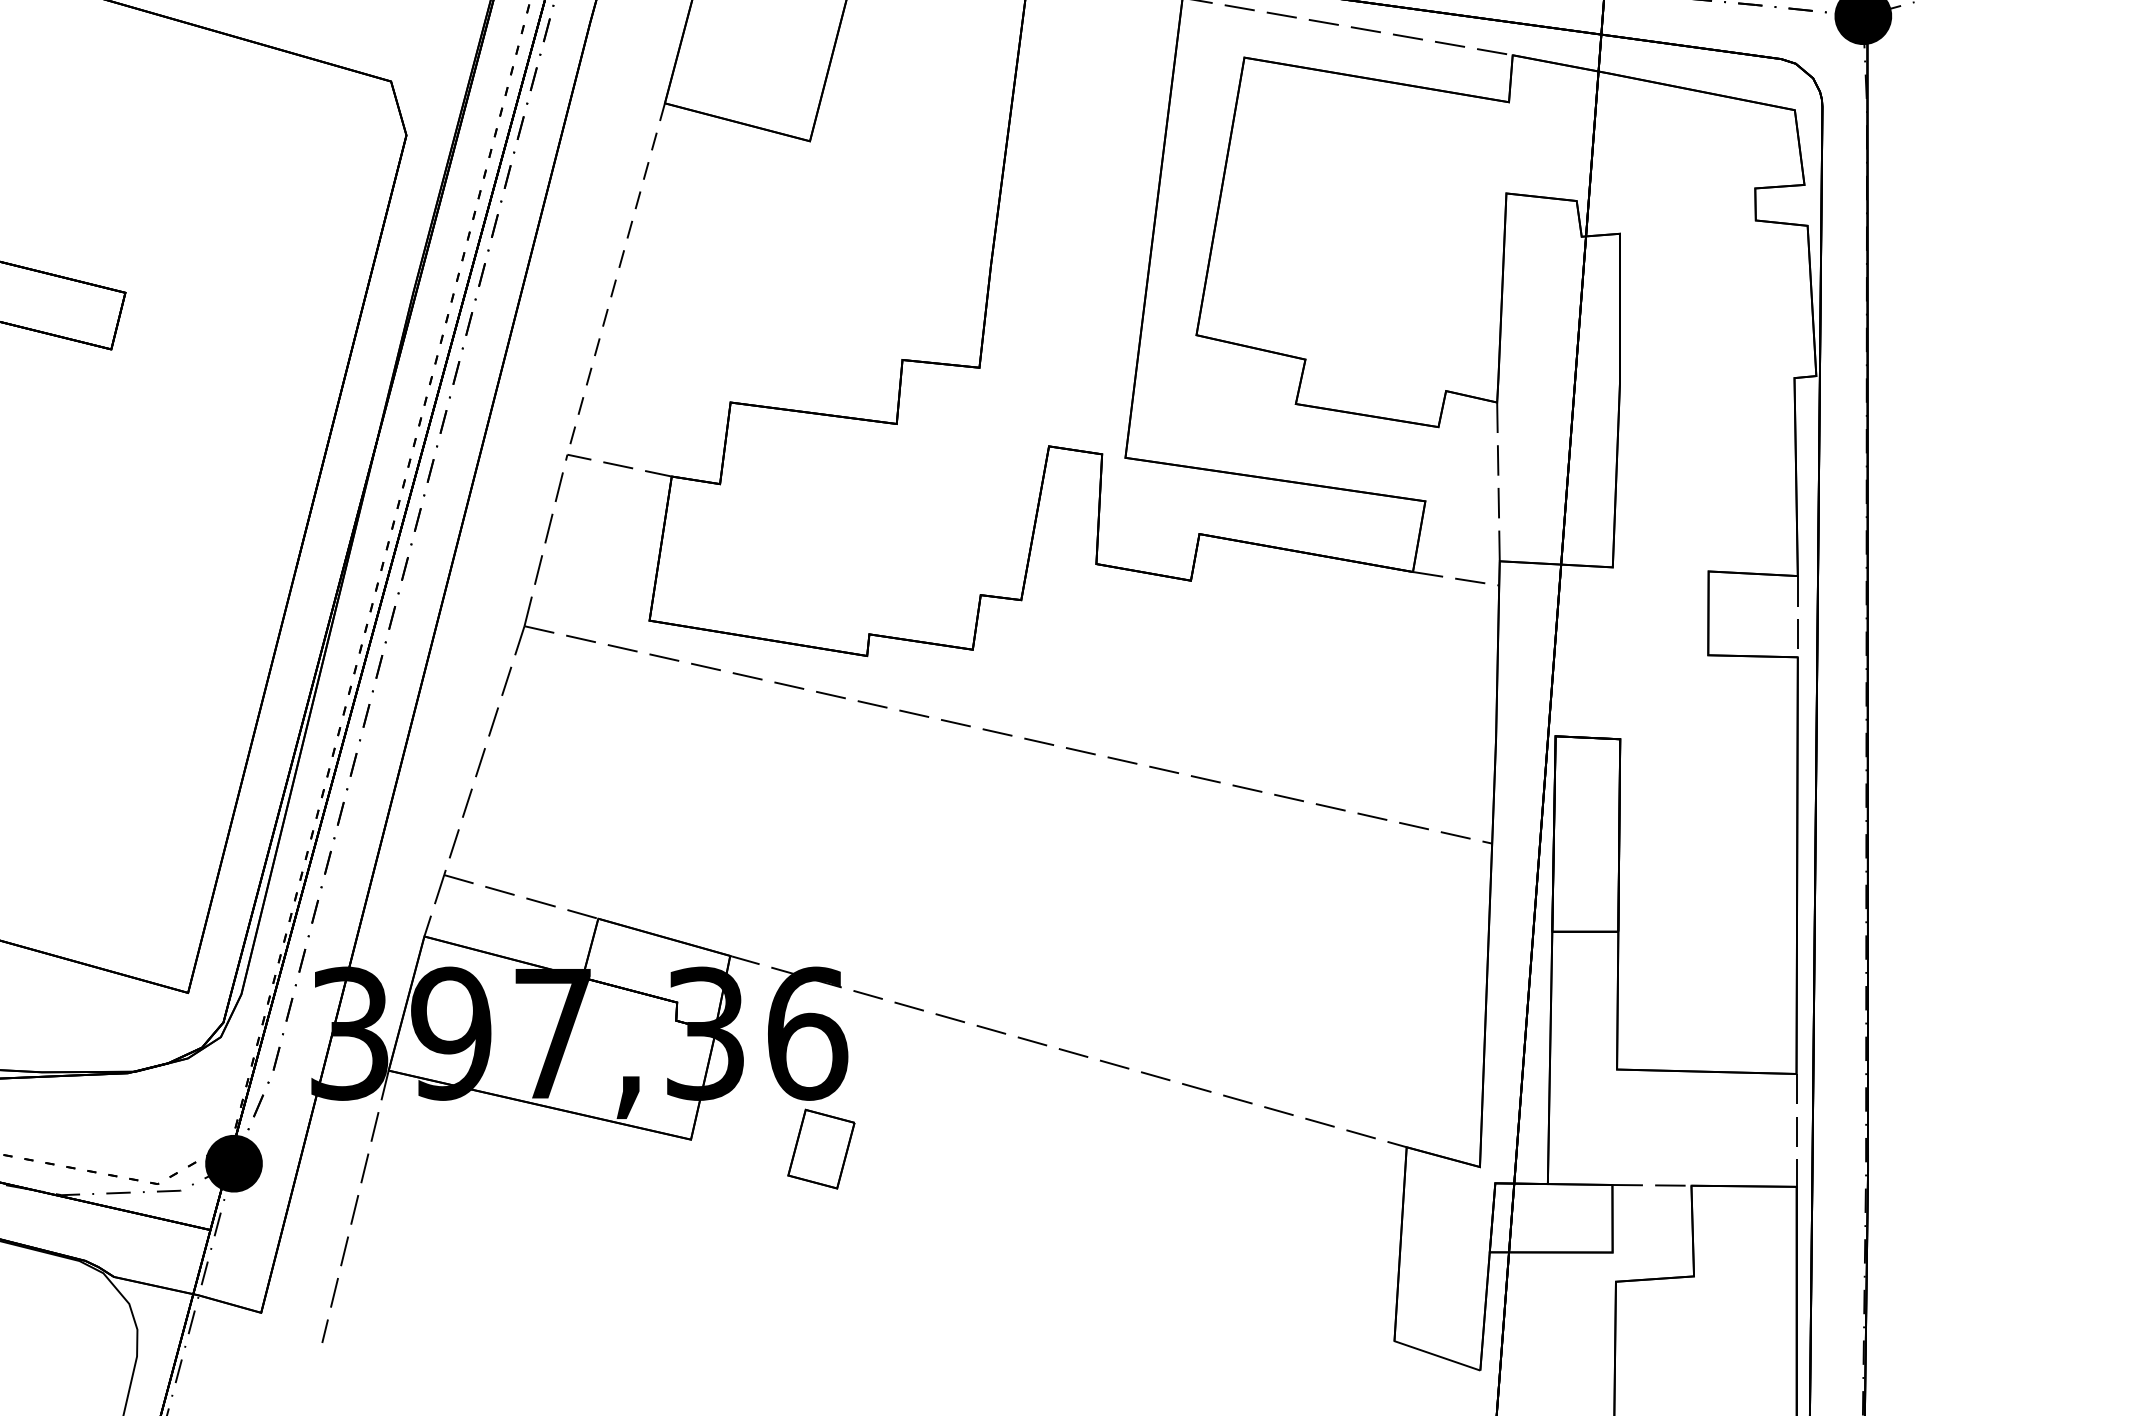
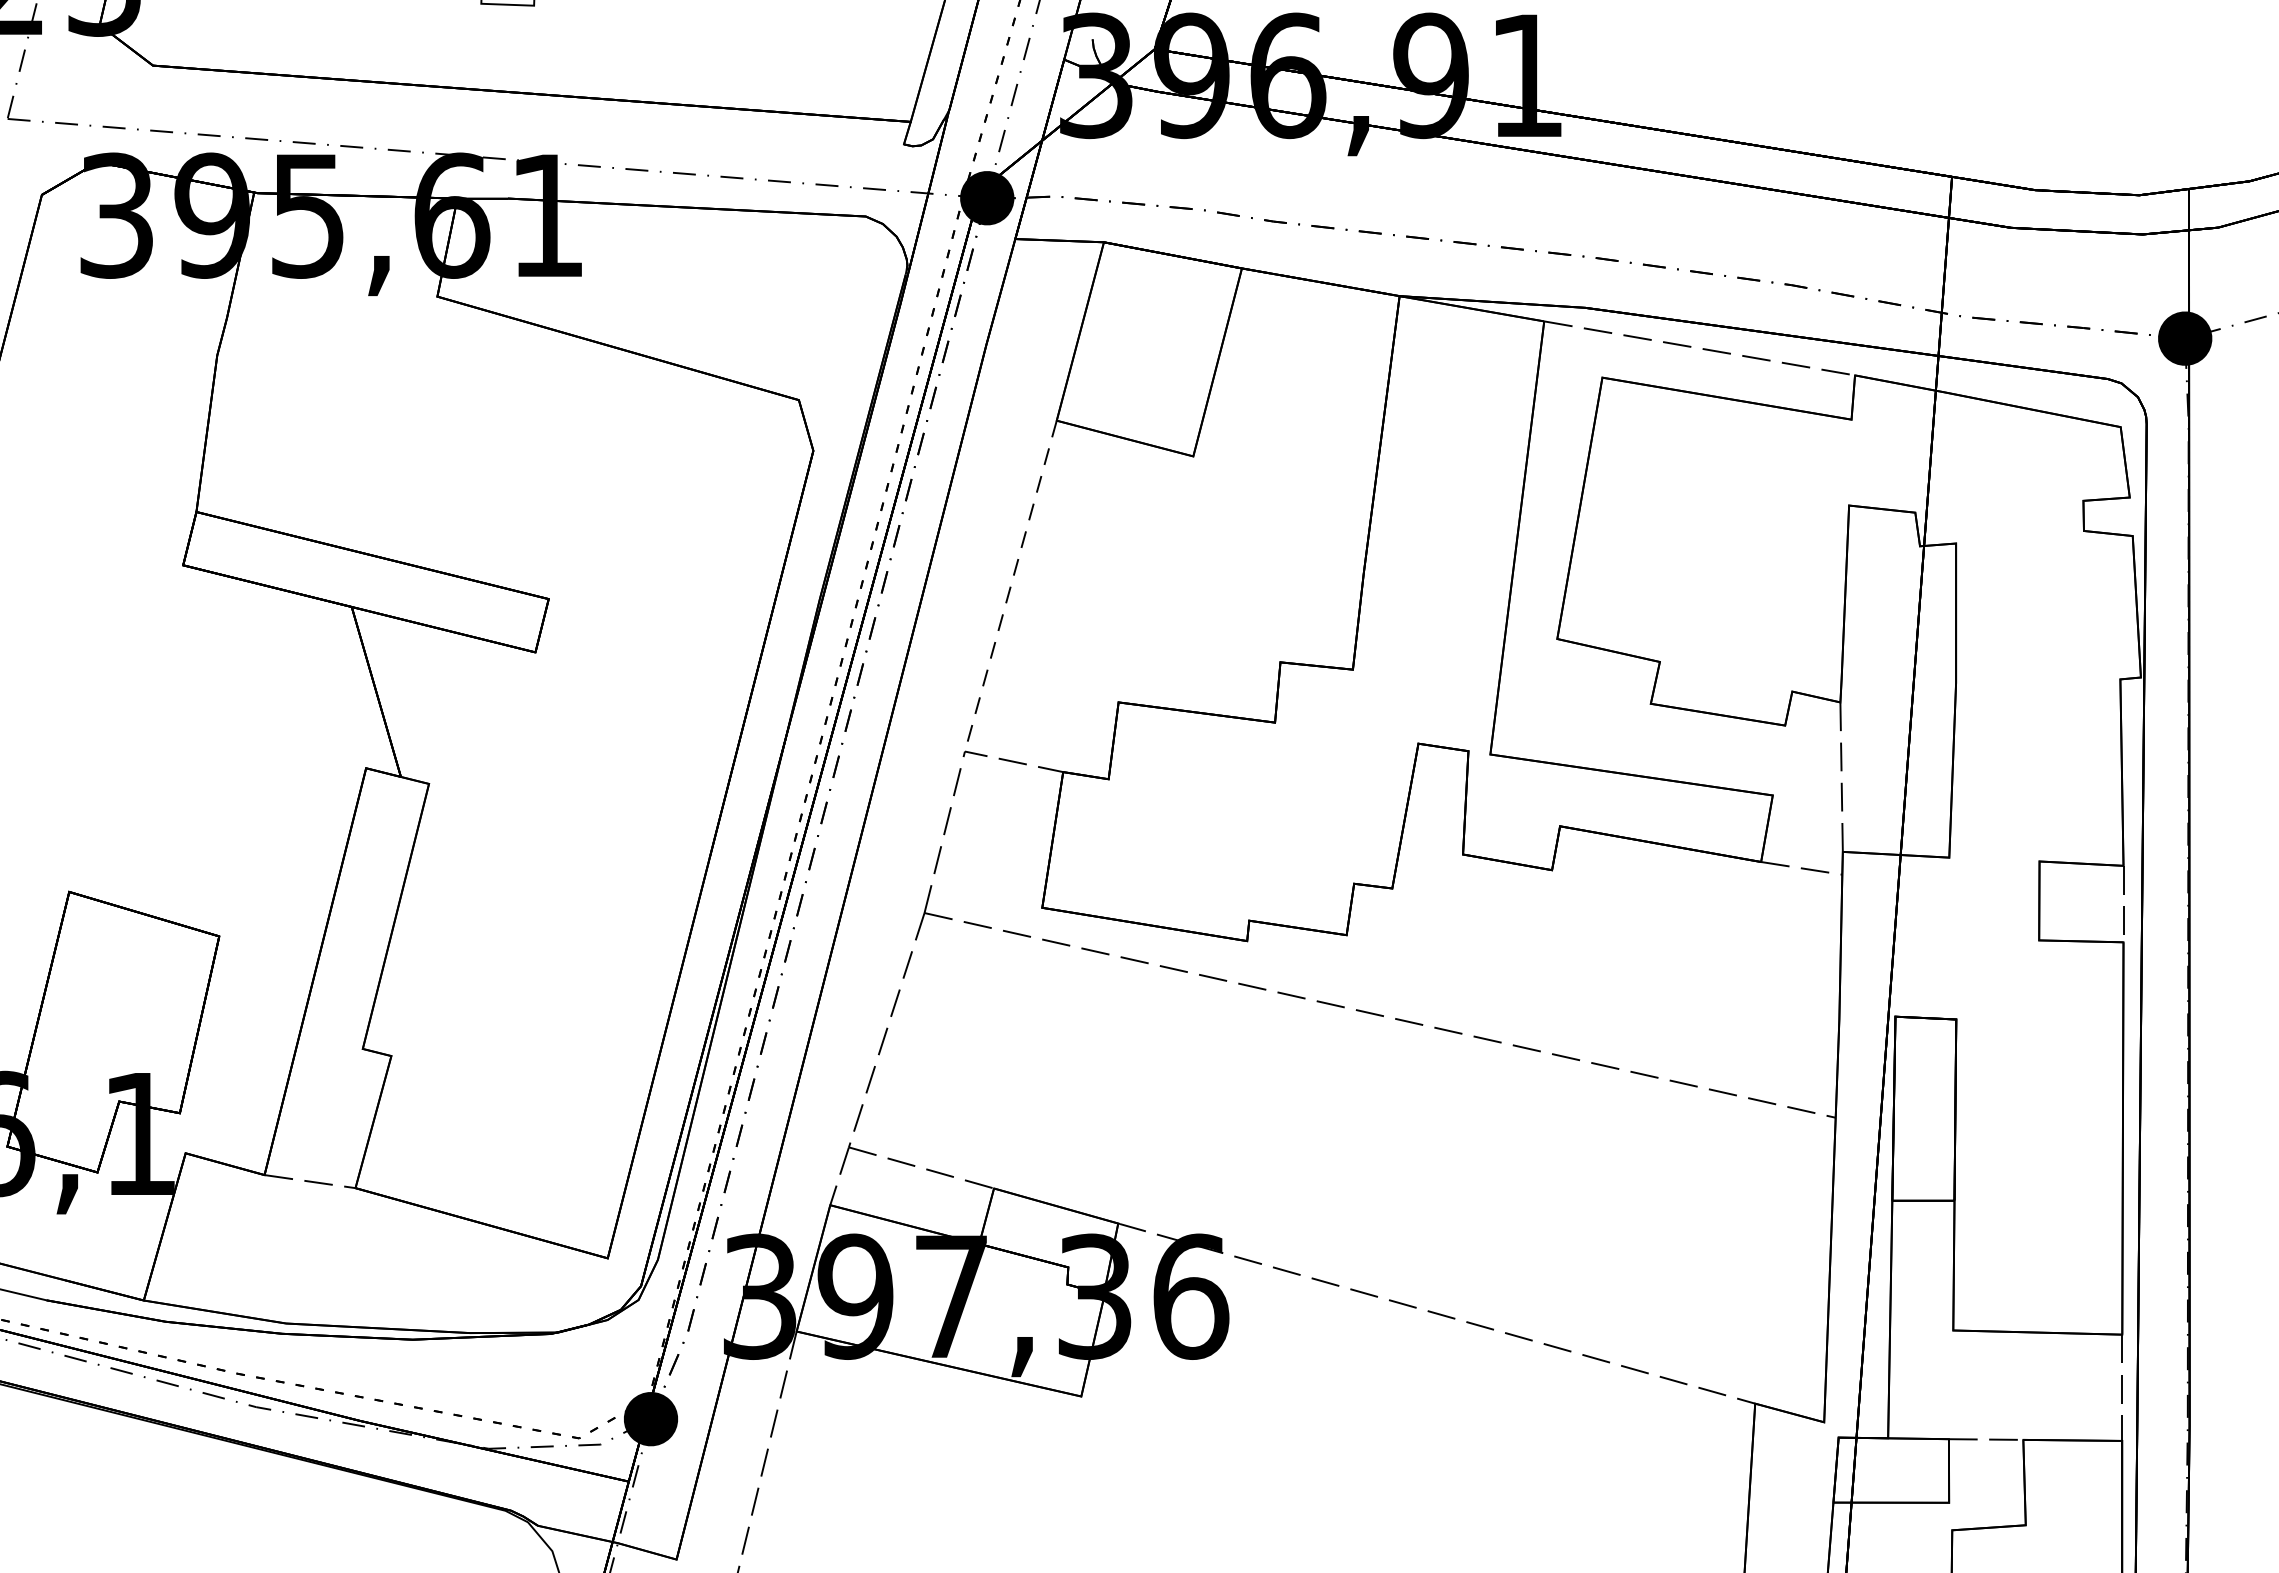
part: (820, 1149) -> (1203, 1405), removed

